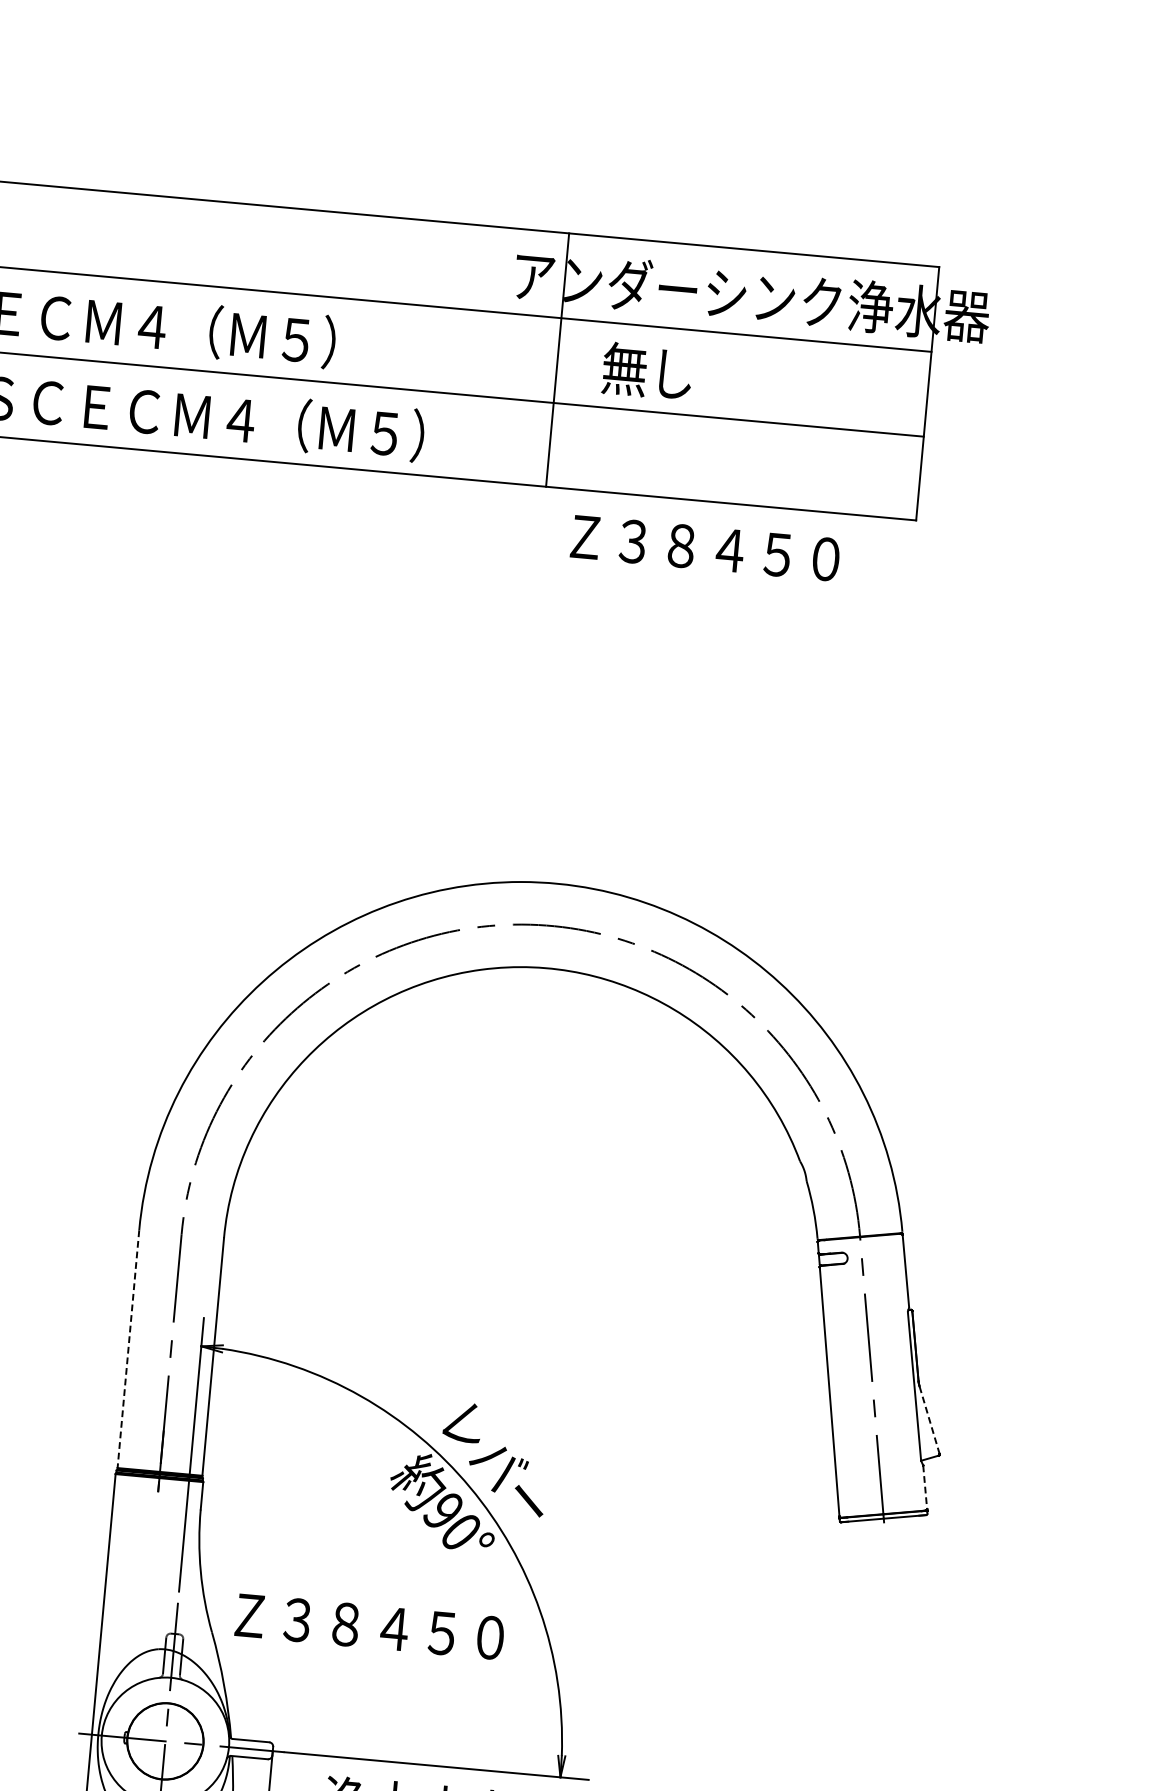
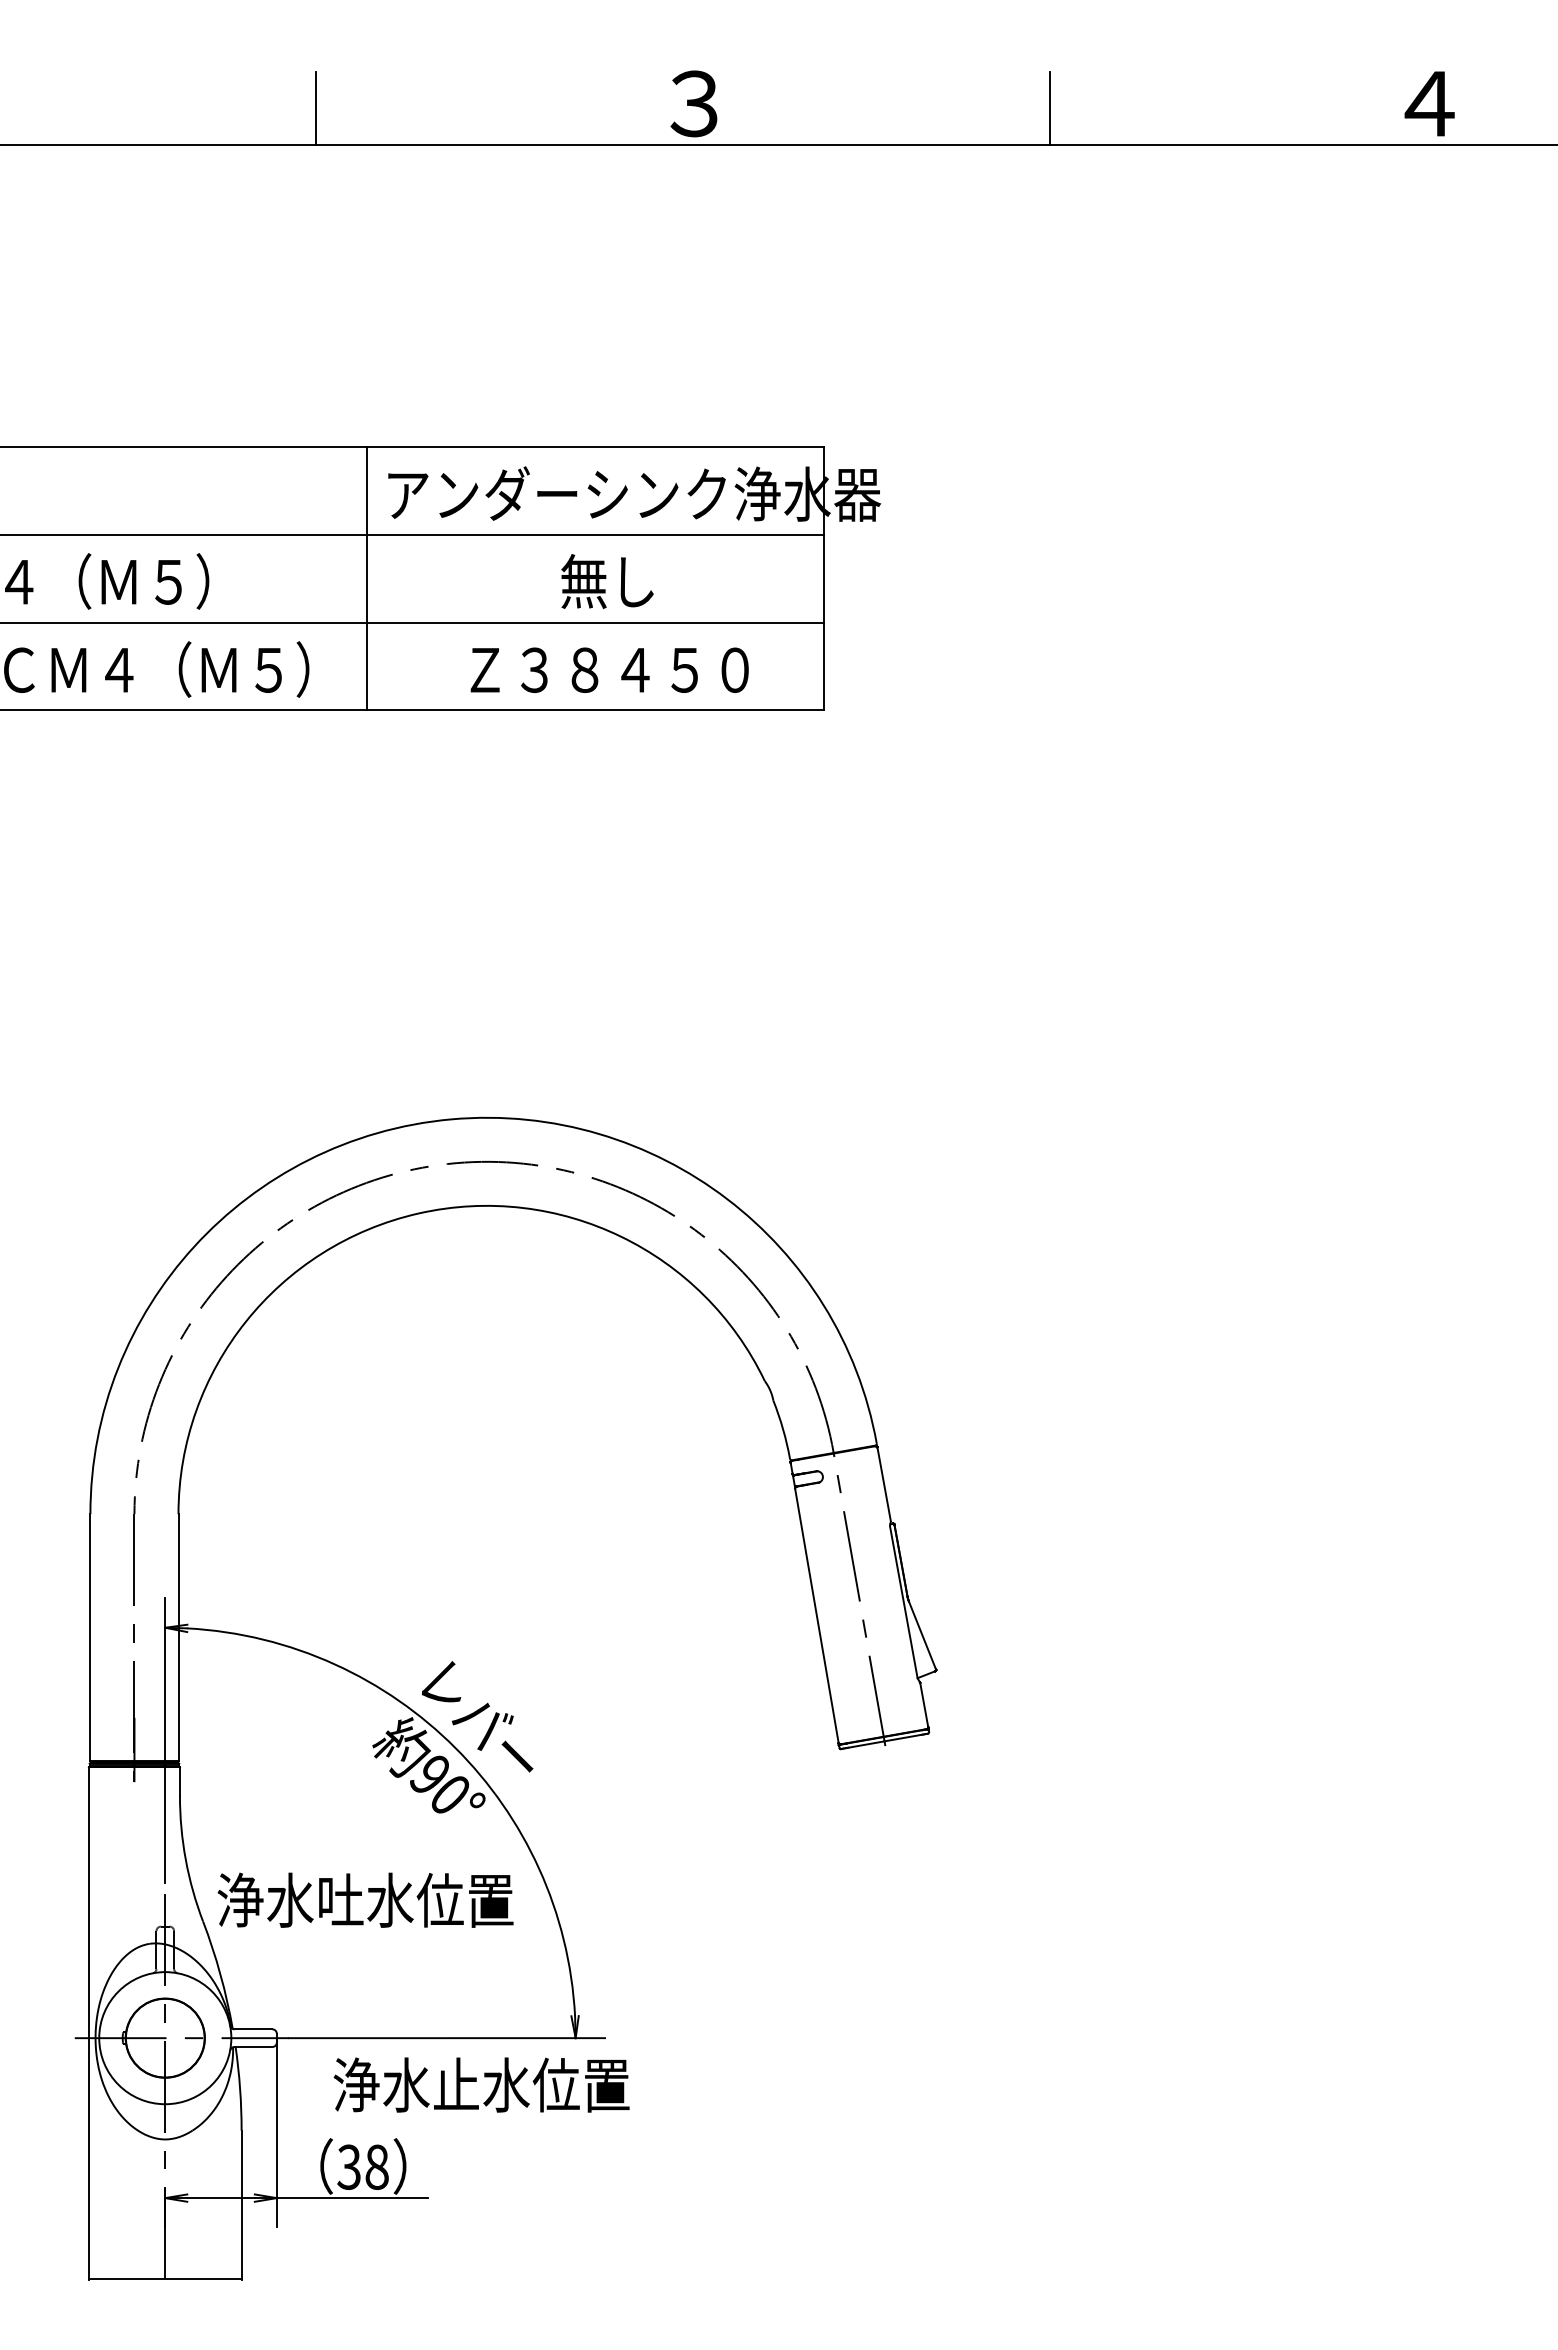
line: (557, 359) -> (366, 577), moved
text: (647, 371) -> (607, 581), moved
text: (705, 547) -> (609, 669), moved
line: (128, 1350) -> (90, 1638), dashed -> solid
line: (929, 1421) -> (922, 1636), dashed -> solid
line: (925, 1487) -> (924, 1705), dashed -> solid
text: (370, 1625) -> (365, 1899), Ｚ３８４５０ -> 浄水吐水位置

